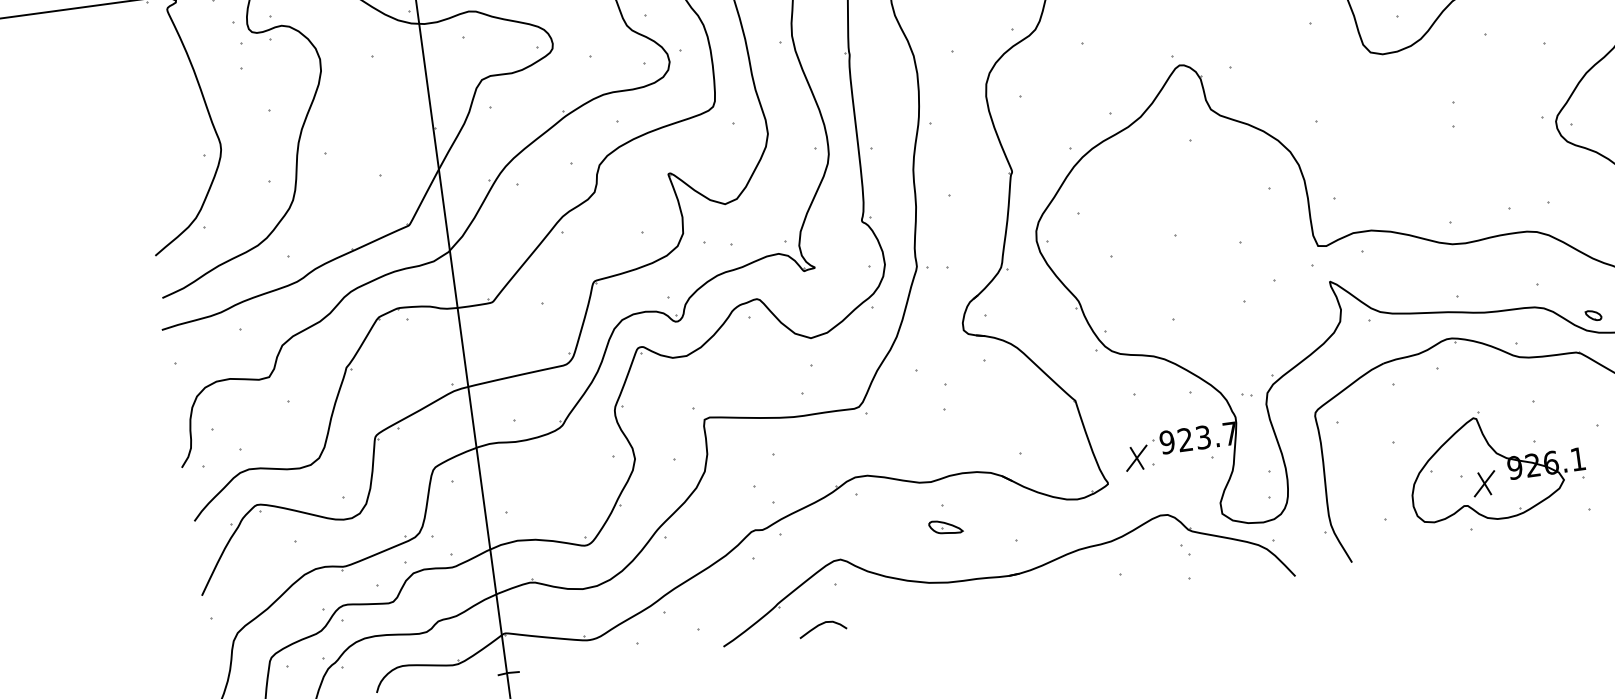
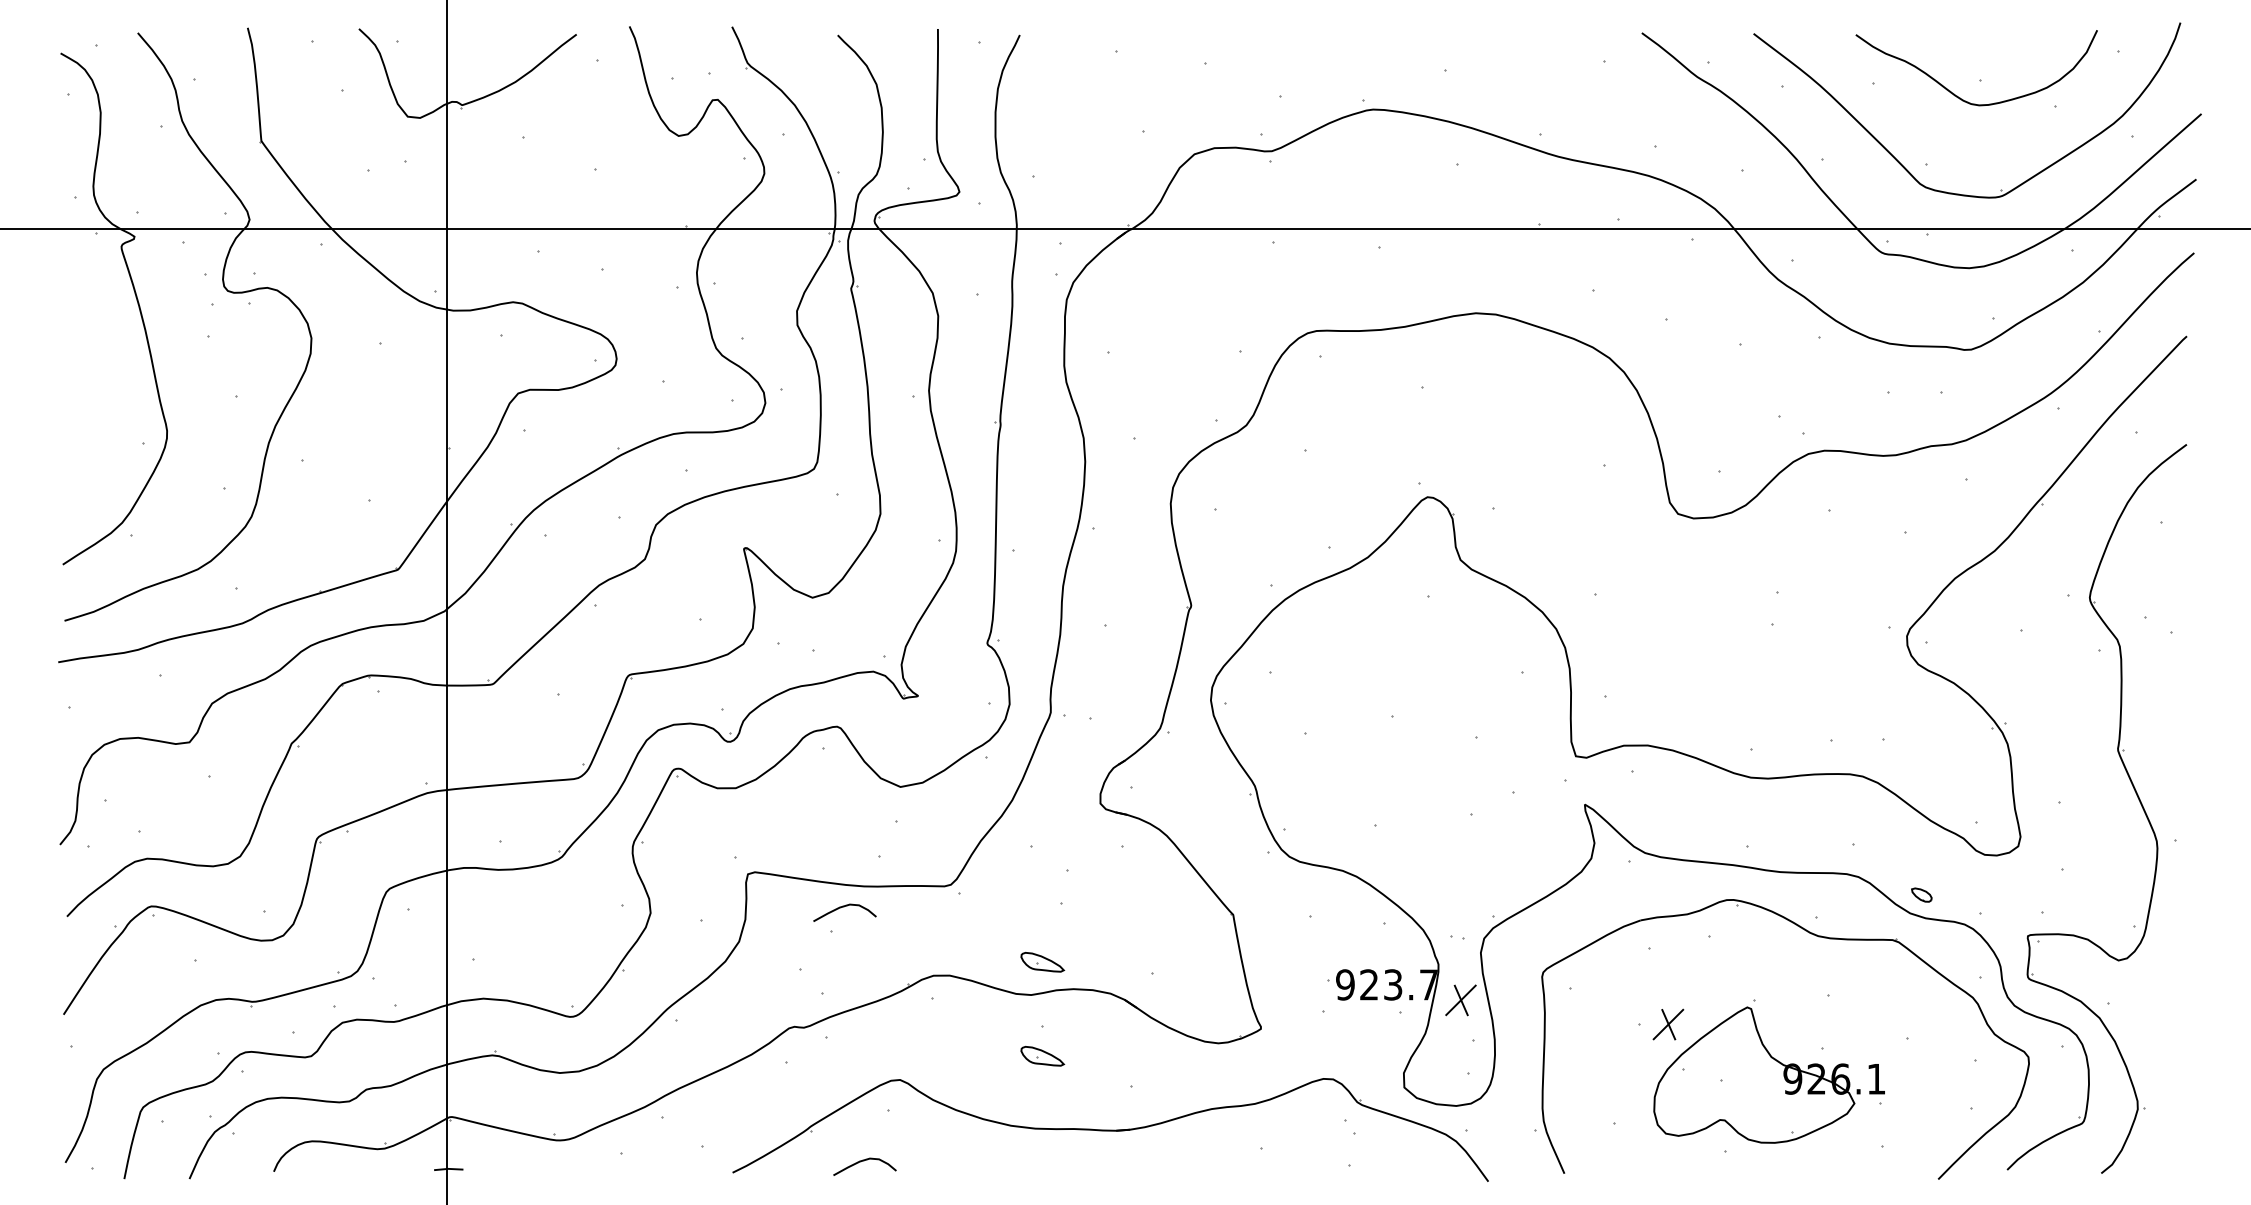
curve: (780, 434) -> (844, 907), added
part: (936, 456) -> (1042, 962), added
part: (1136, 458) -> (1460, 1000), moved
part: (1484, 483) -> (1668, 1024), moved

